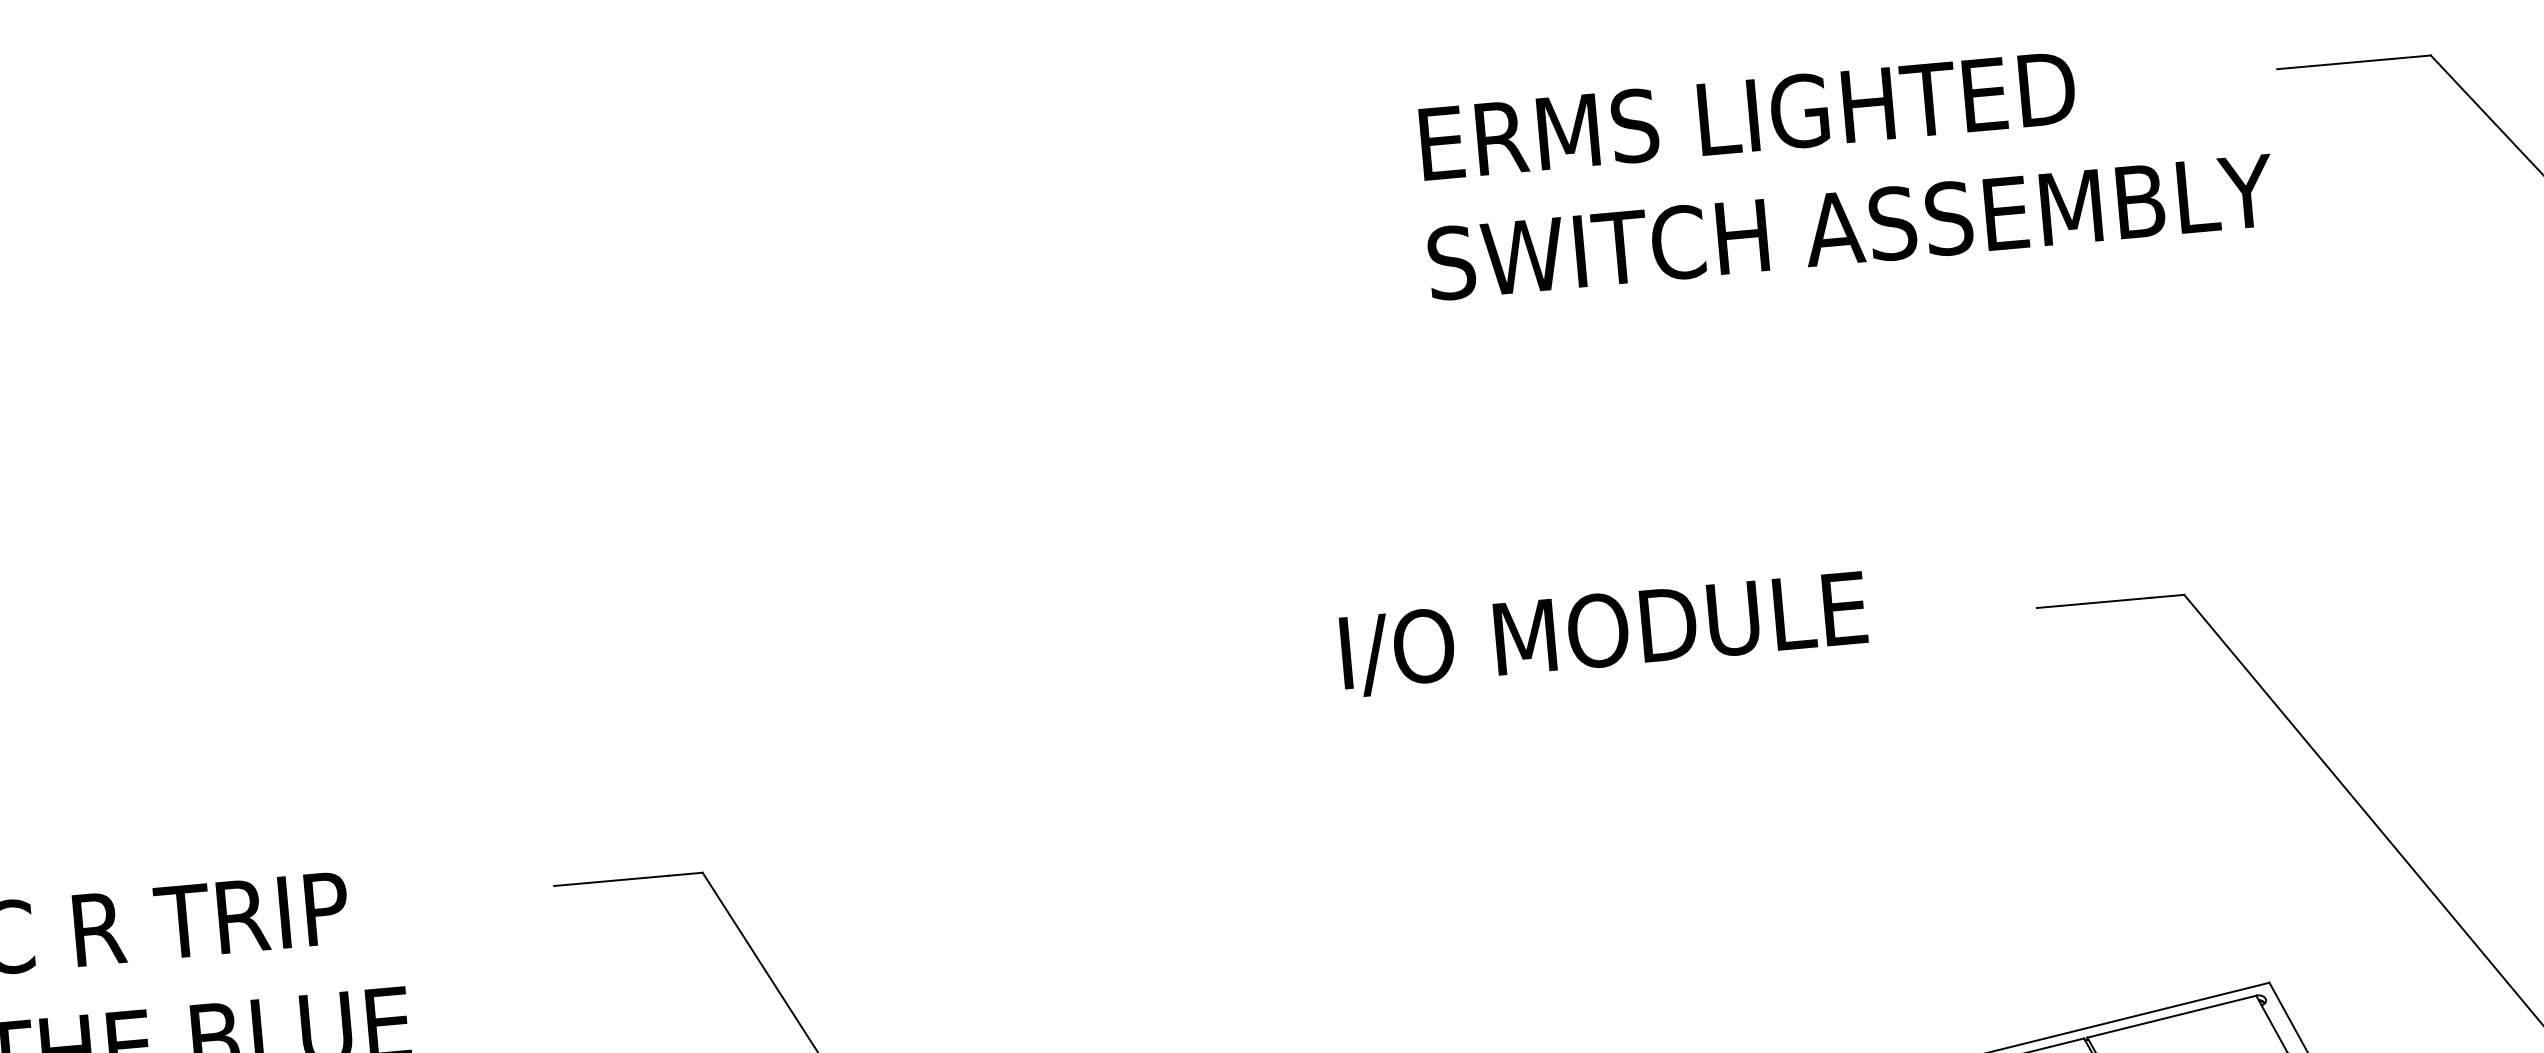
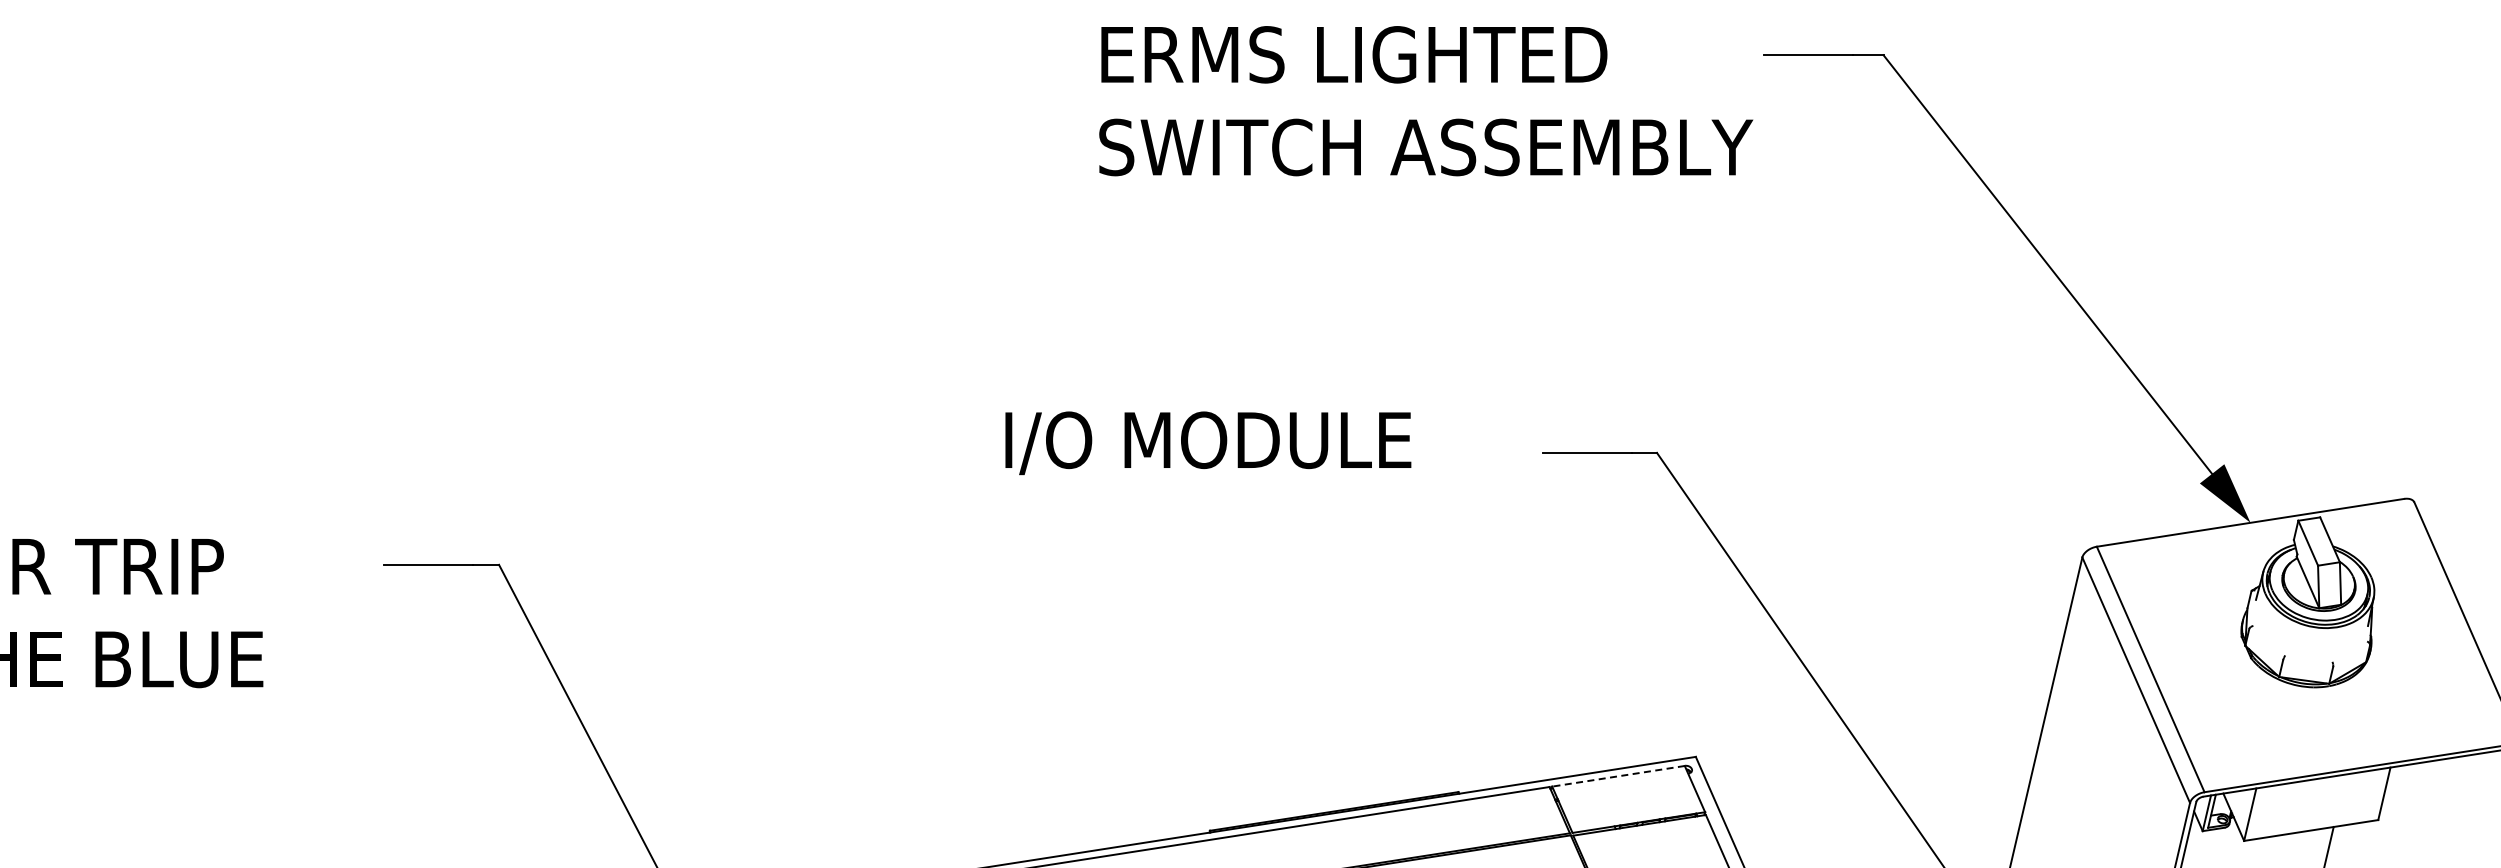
line: (2171, 1016) -> (1618, 776), solid -> dashed

